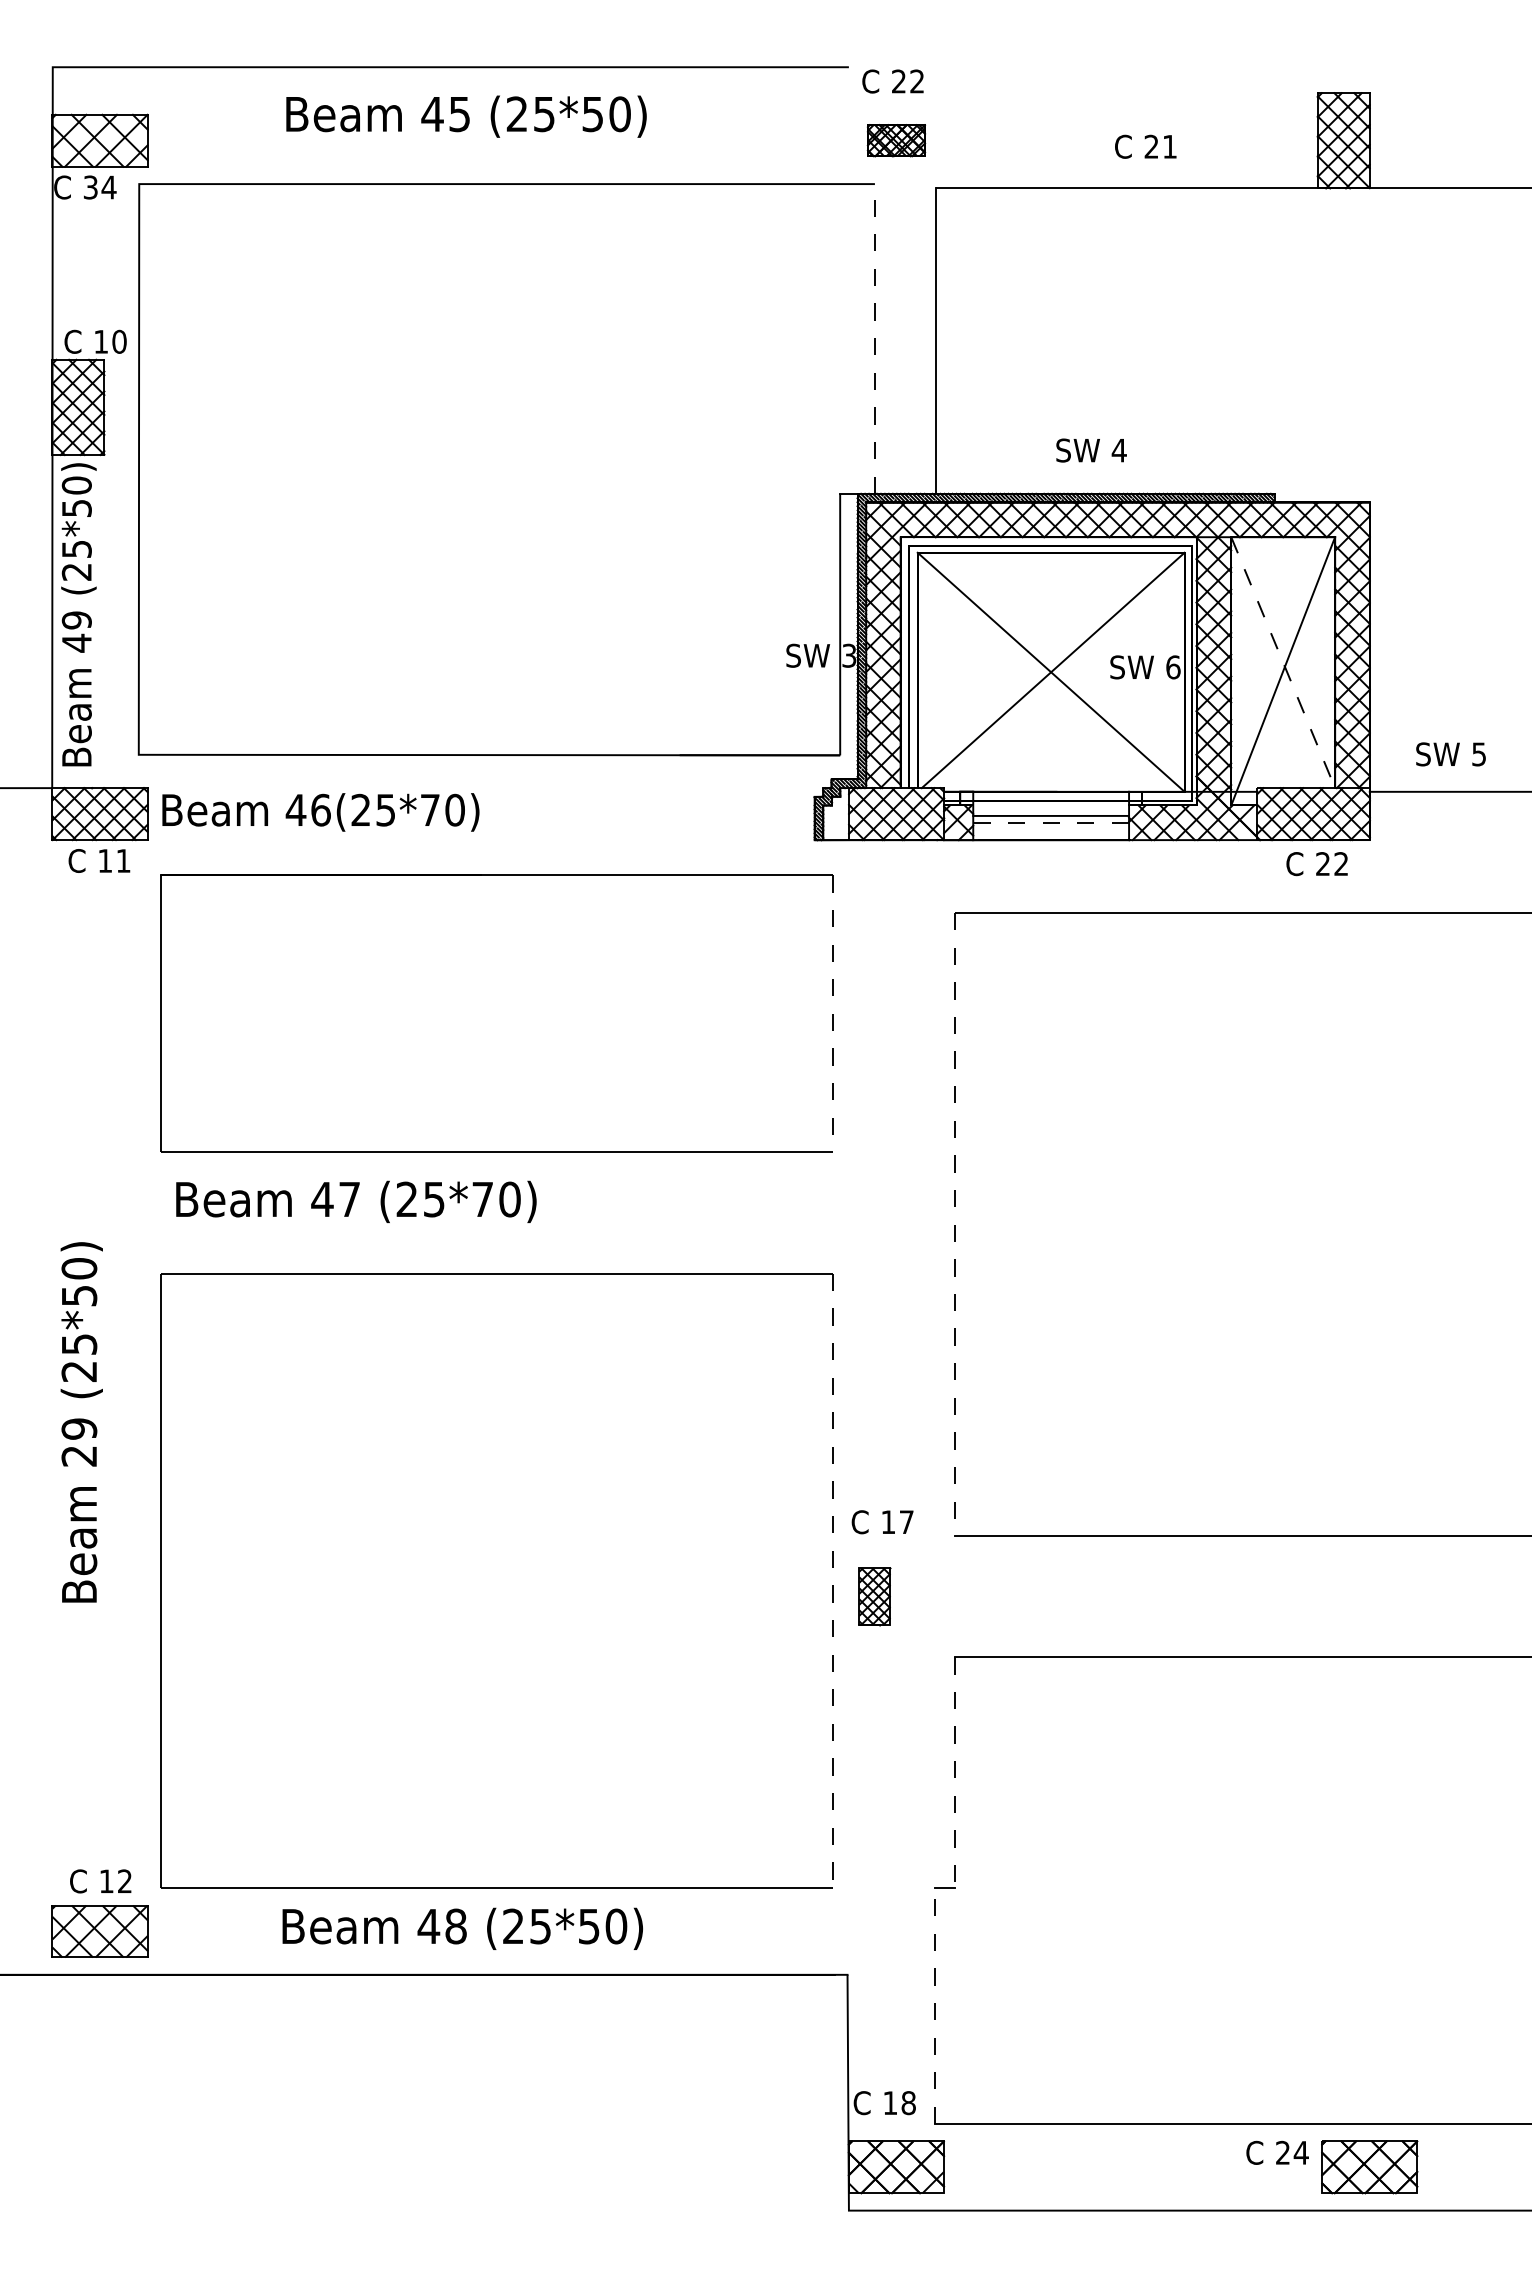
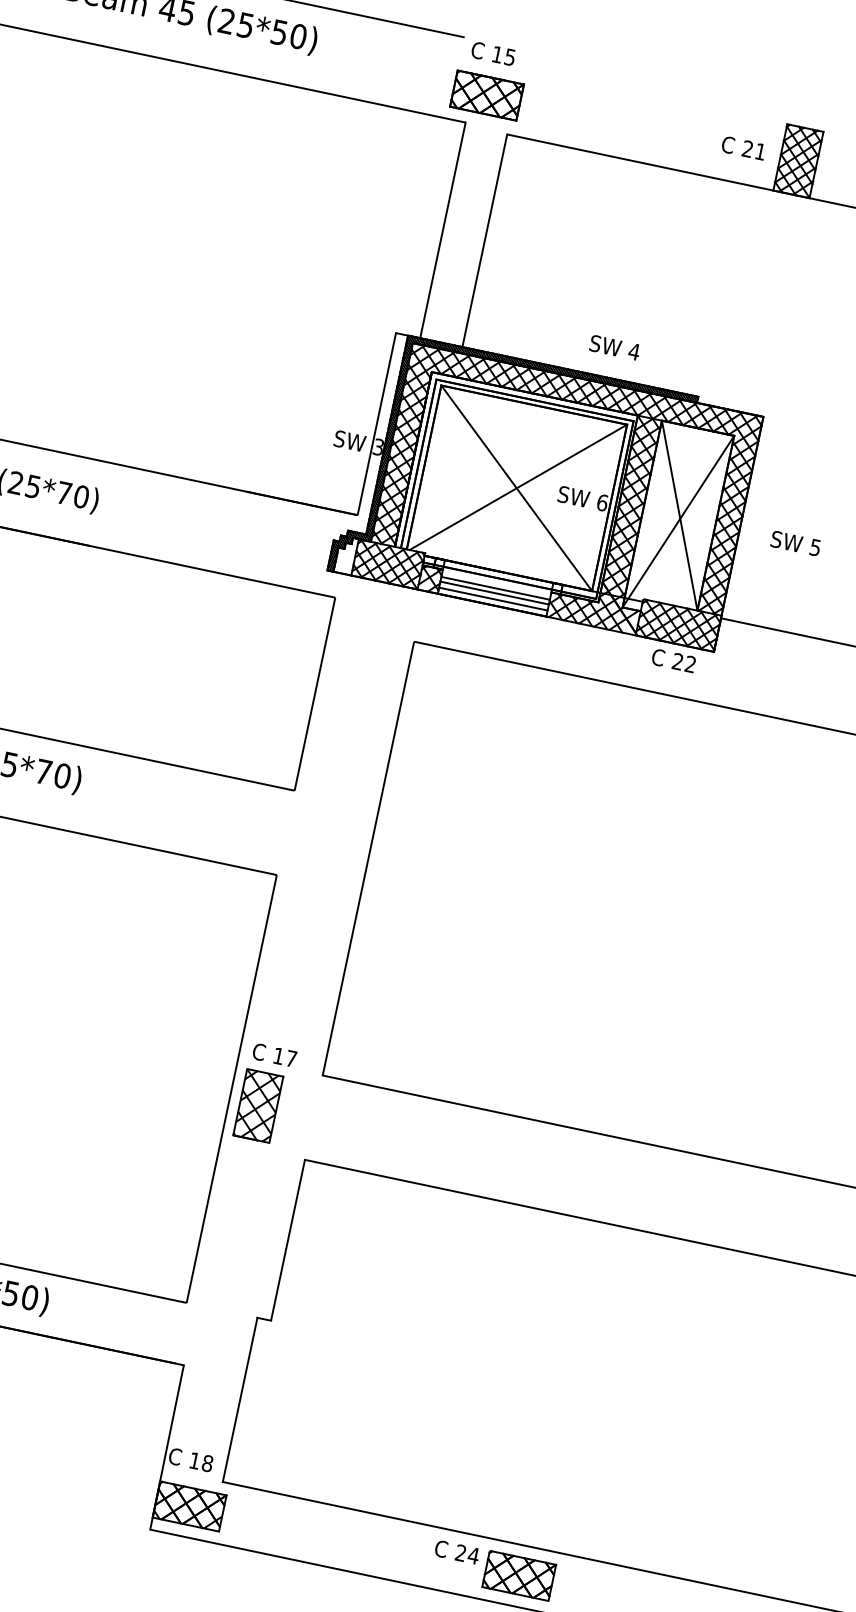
text: (907, 81) -> (503, 55), 22 -> 15
part: (896, 140) -> (487, 95), size x1.67
text: (1145, 146) -> (743, 147), moved
line: (874, 338) -> (442, 230), dashed -> solid
text: (1091, 450) -> (614, 347), moved
line: (1283, 662) -> (679, 515), dashed -> solid
text: (1450, 754) -> (795, 543), moved
line: (1051, 822) -> (494, 592), dashed -> solid
line: (1051, 831) -> (493, 599), added
line: (833, 1013) -> (315, 693), dashed -> solid
line: (954, 1224) -> (368, 858), dashed -> solid
line: (833, 1581) -> (231, 1089), dashed -> solid
part: (874, 1596) -> (258, 1105), size x1.67
line: (954, 1772) -> (288, 1240), dashed -> solid
line: (934, 2006) -> (239, 1400), dashed -> solid

